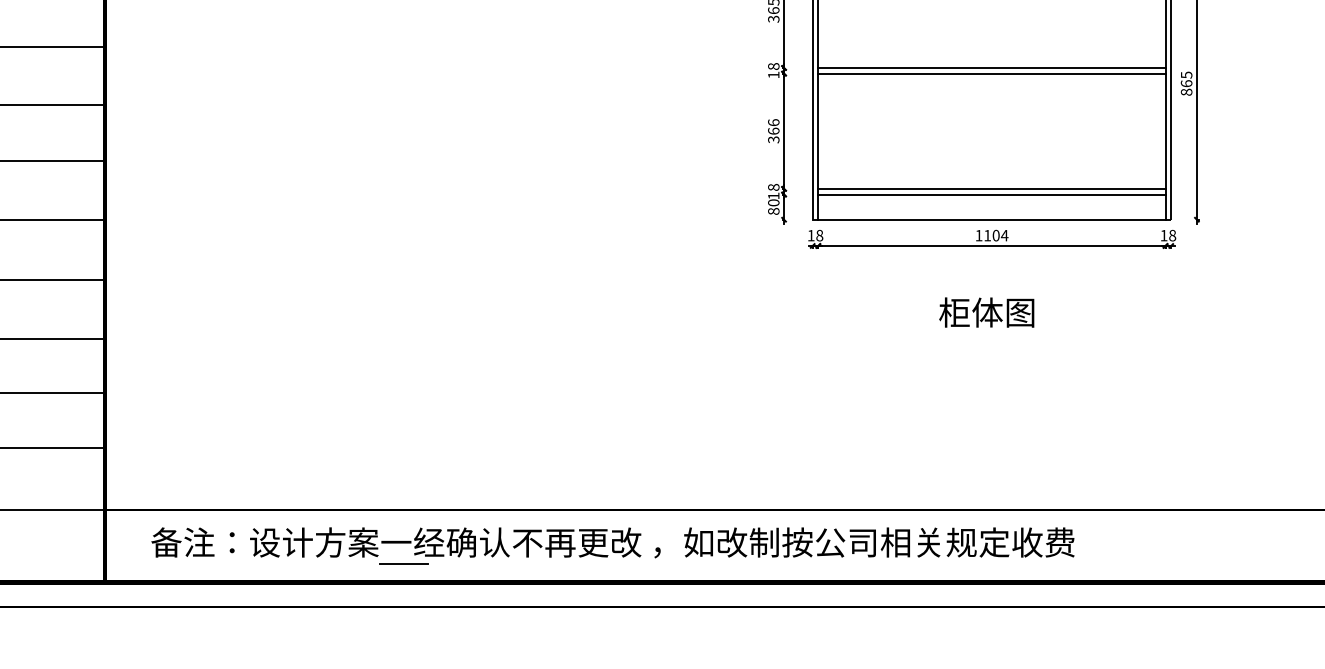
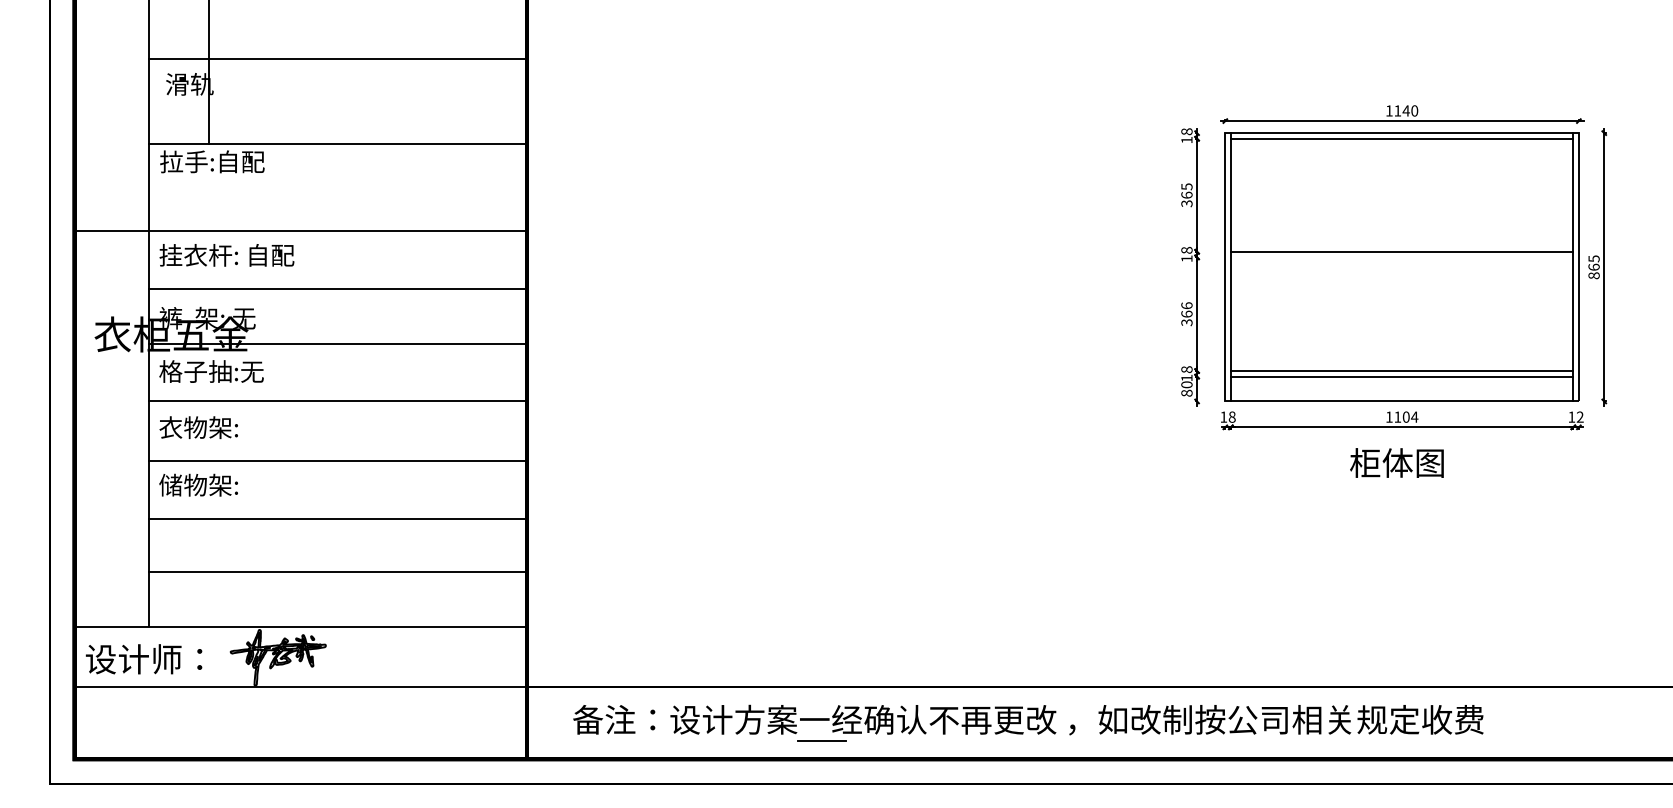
line: (991, 73) -> (1401, 257), removed
text: (1171, 234) -> (1579, 416), 18 -> 12
text: (986, 312) -> (1396, 462), moved

